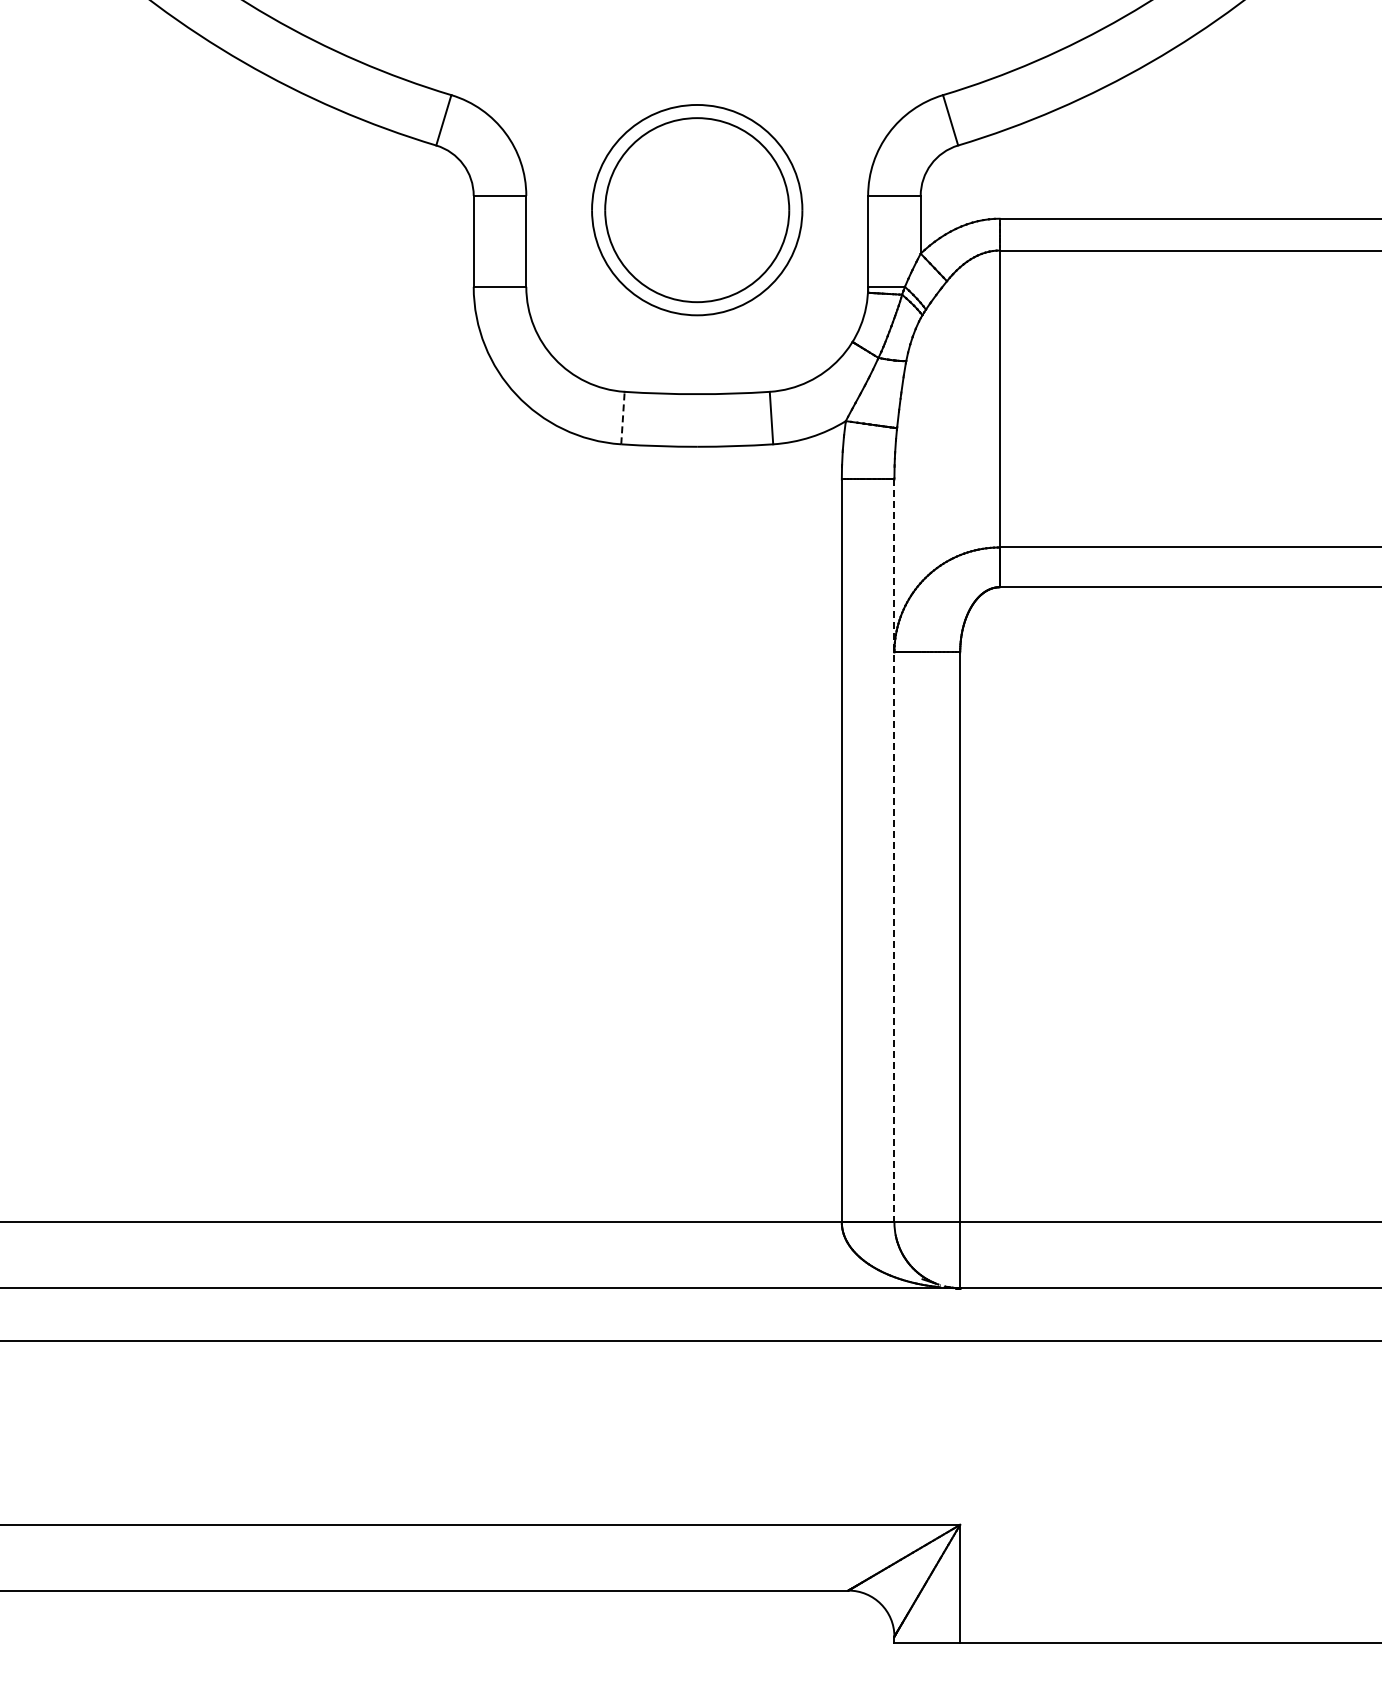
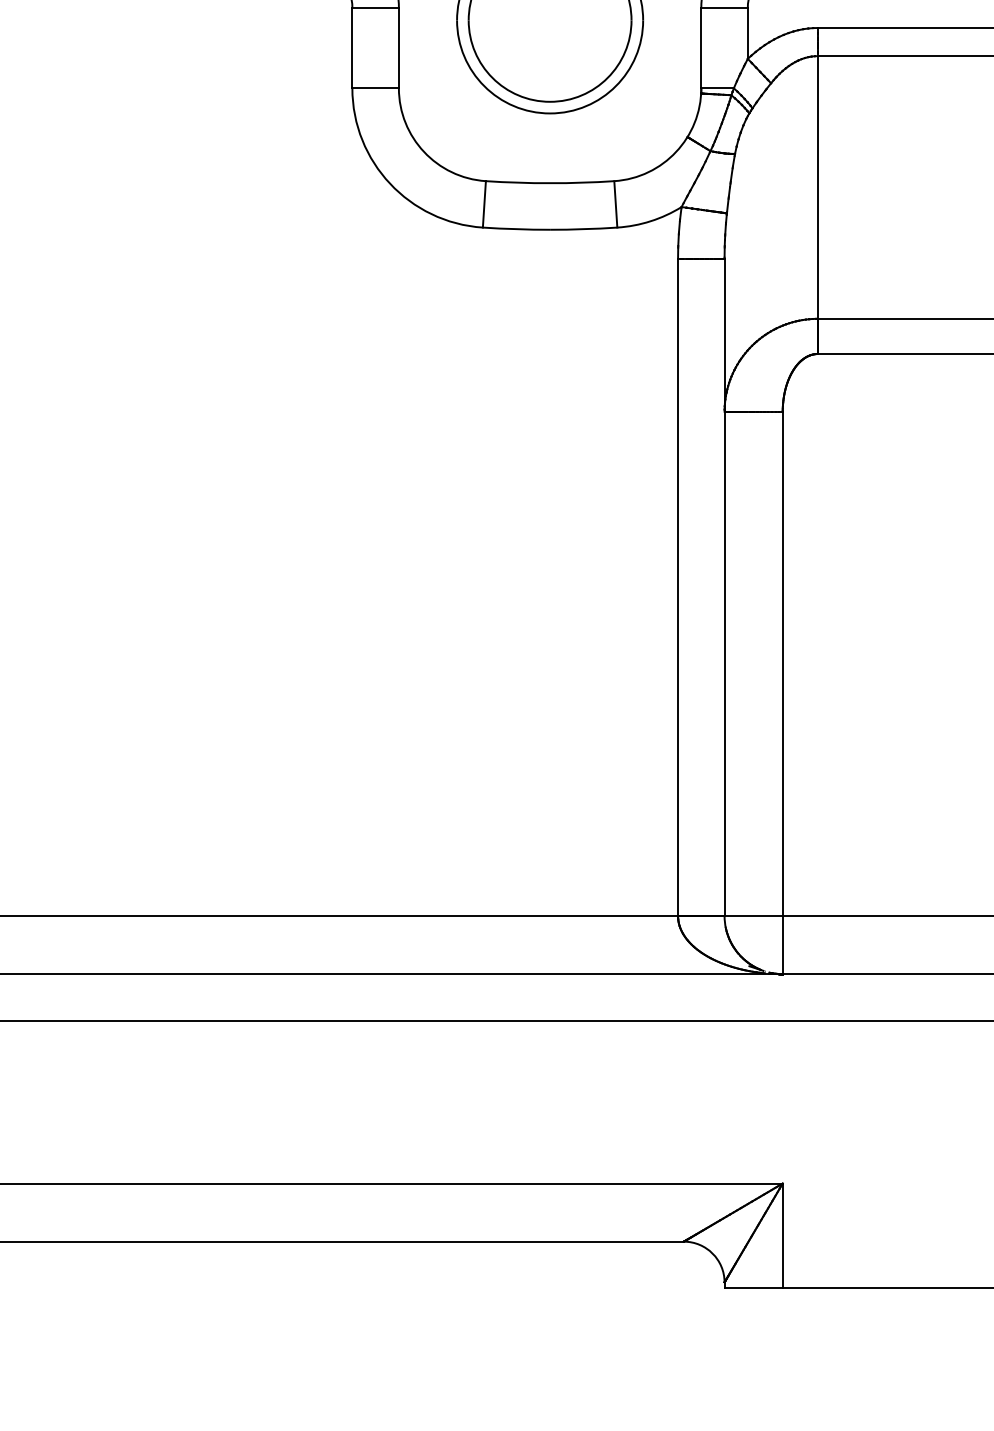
line: (622, 417) -> (484, 203), dashed -> solid
line: (894, 850) -> (724, 586), dashed -> solid

